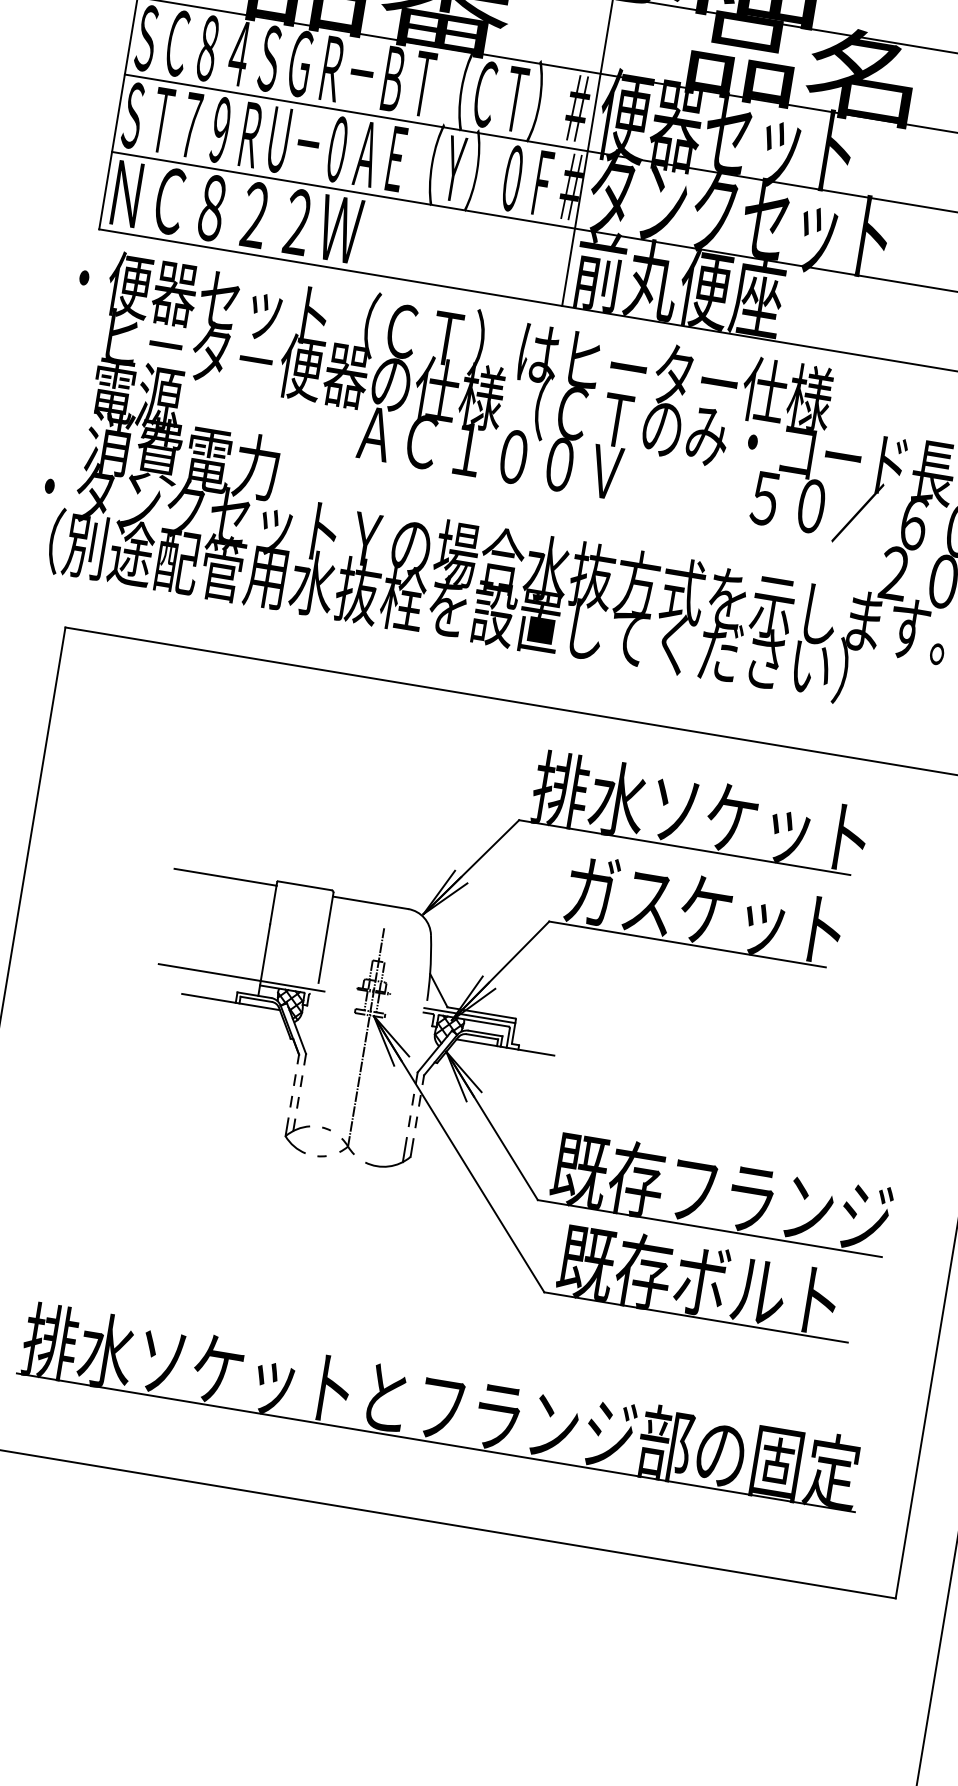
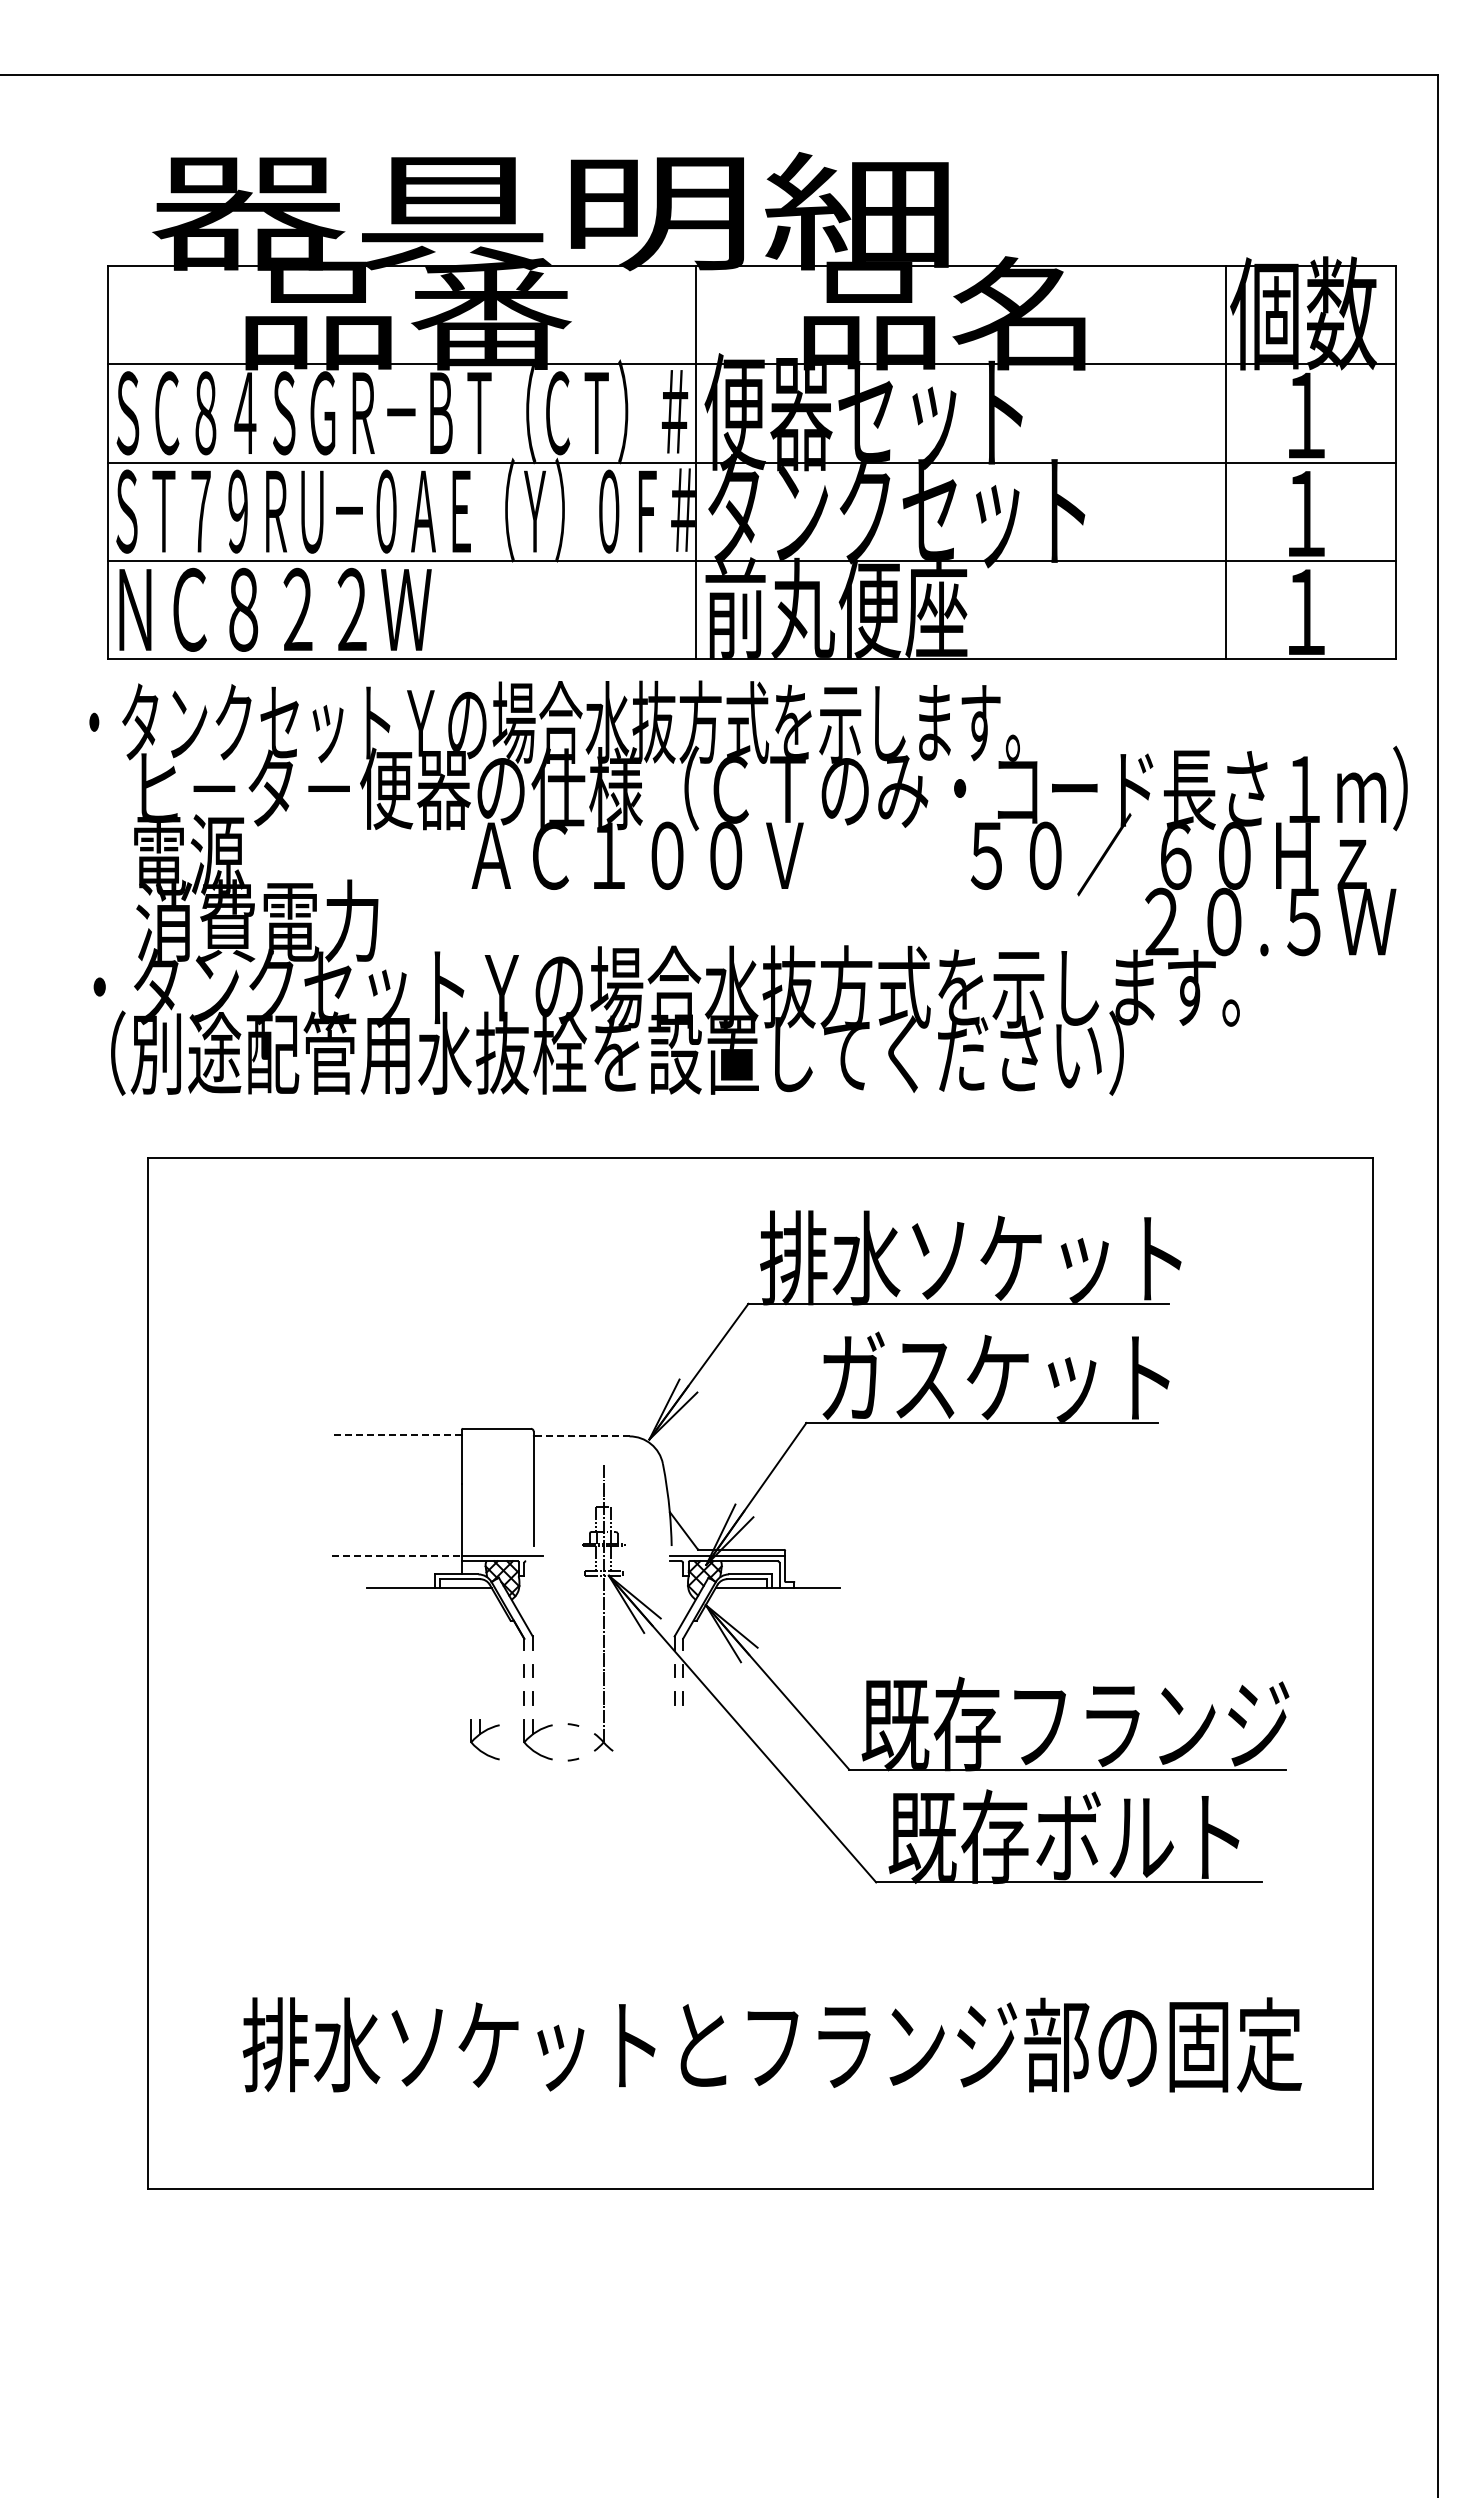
text: (453, 338) -> (568, 721), ・便器セット（ＣＴ）はヒーター仕様 -> ・タンクセットＹの場合水抜方式を示します。
line: (225, 877) -> (397, 1434), solid -> dashed
line: (371, 903) -> (582, 1436), solid -> dashed
line: (210, 972) -> (397, 1555), solid -> dashed
part: (254, 1128) -> (484, 1739), added
part: (393, 1164) -> (663, 1755), removed
line: (435, 1442) -> (772, 2090), removed

